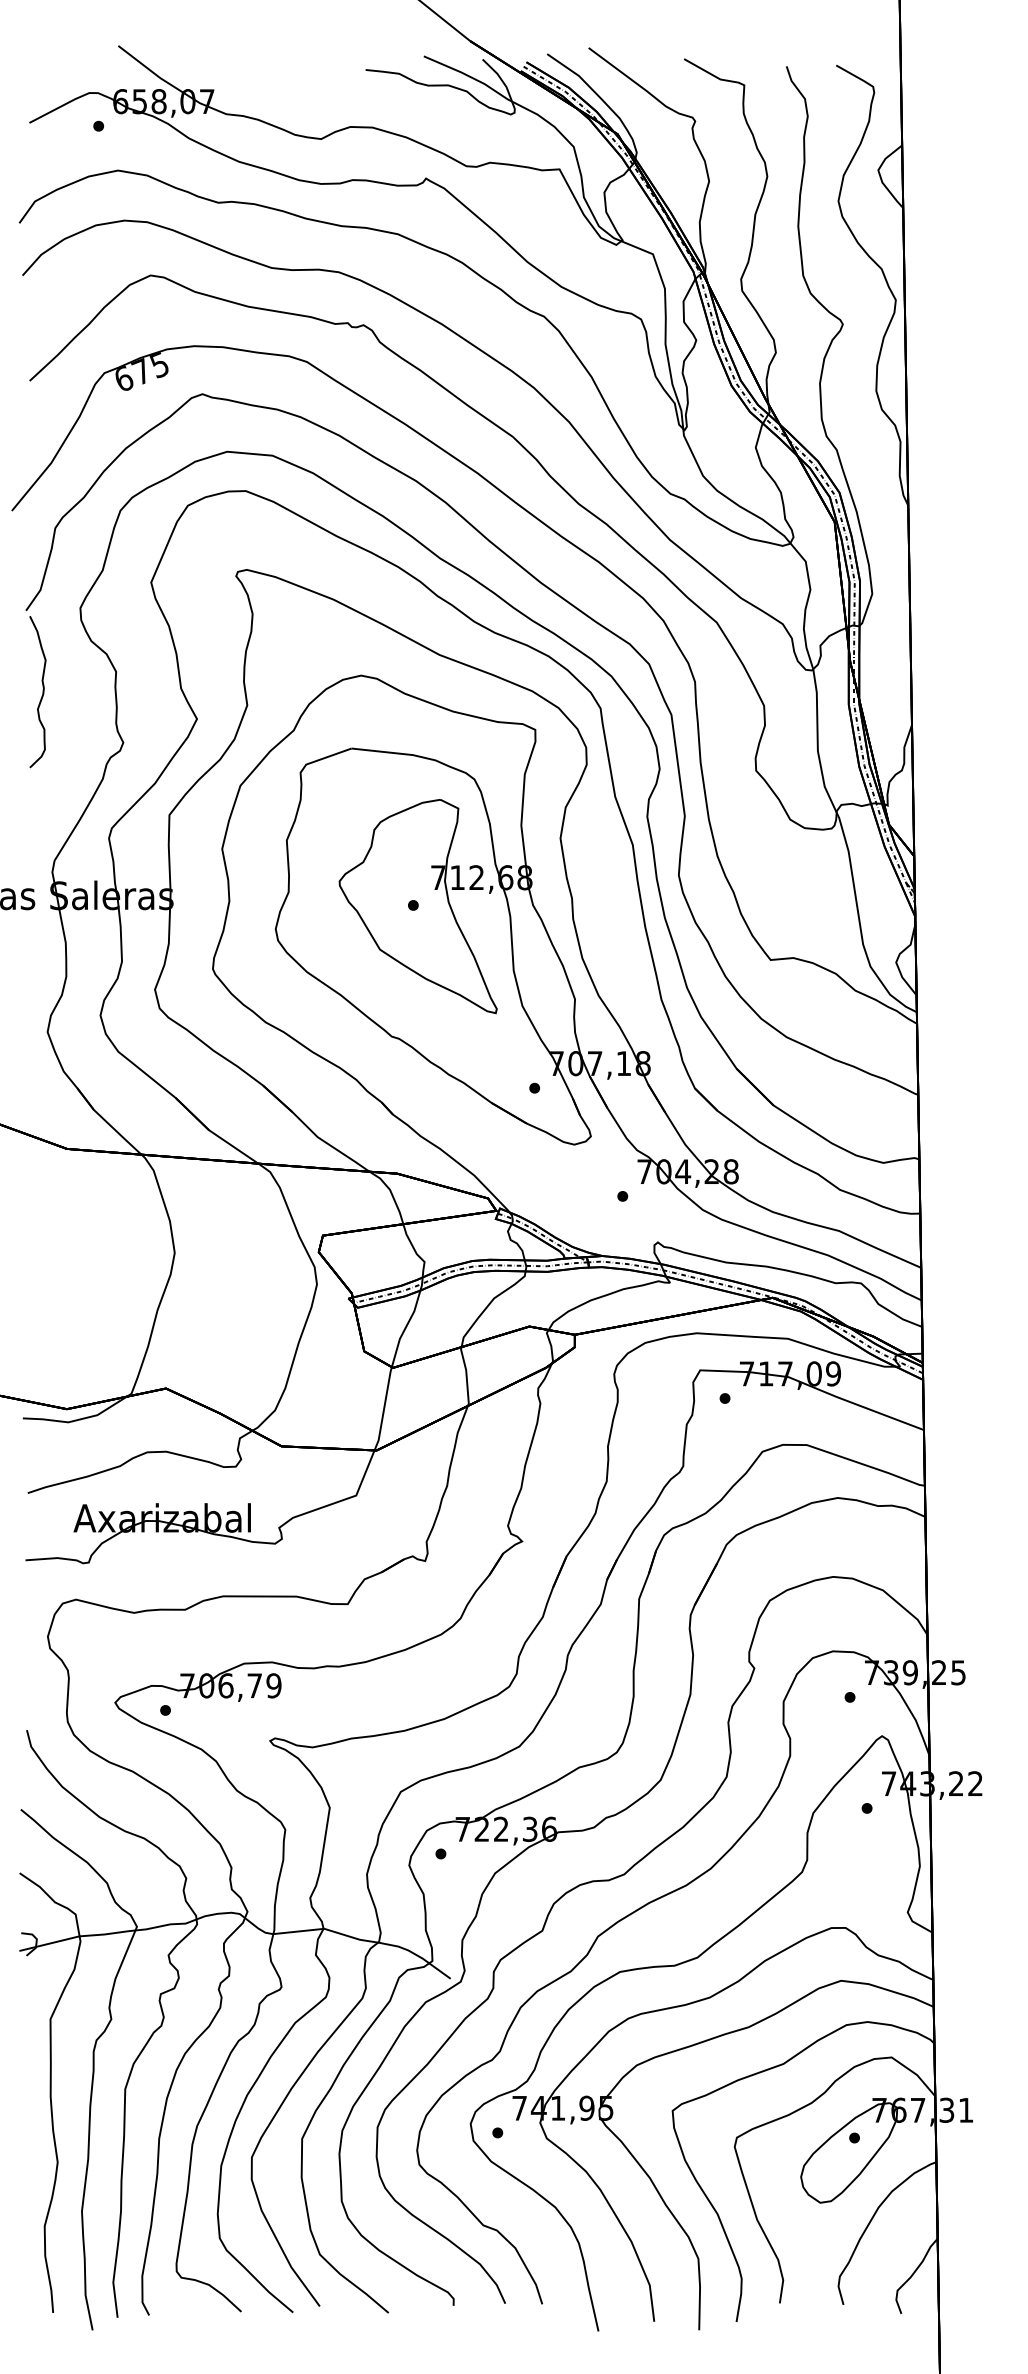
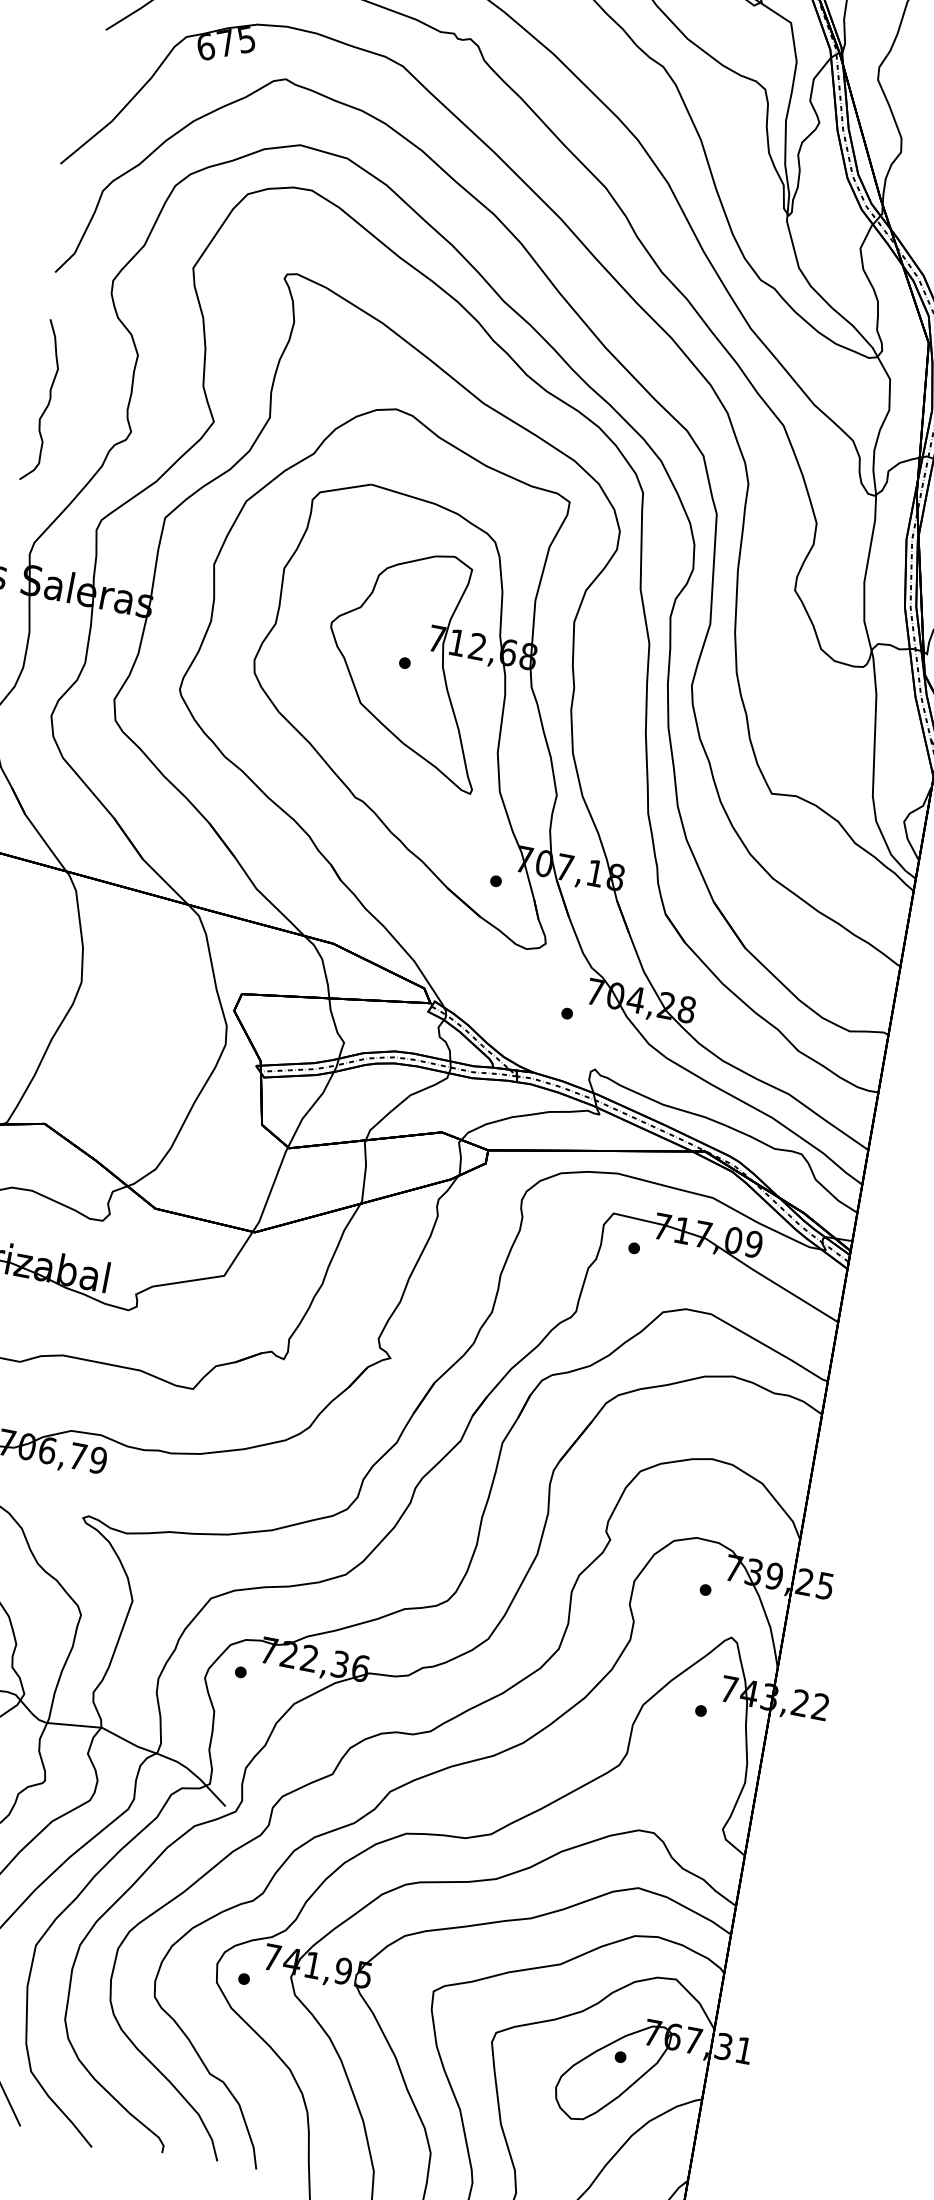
curve: (42, 692) -> (48, 402), moved

